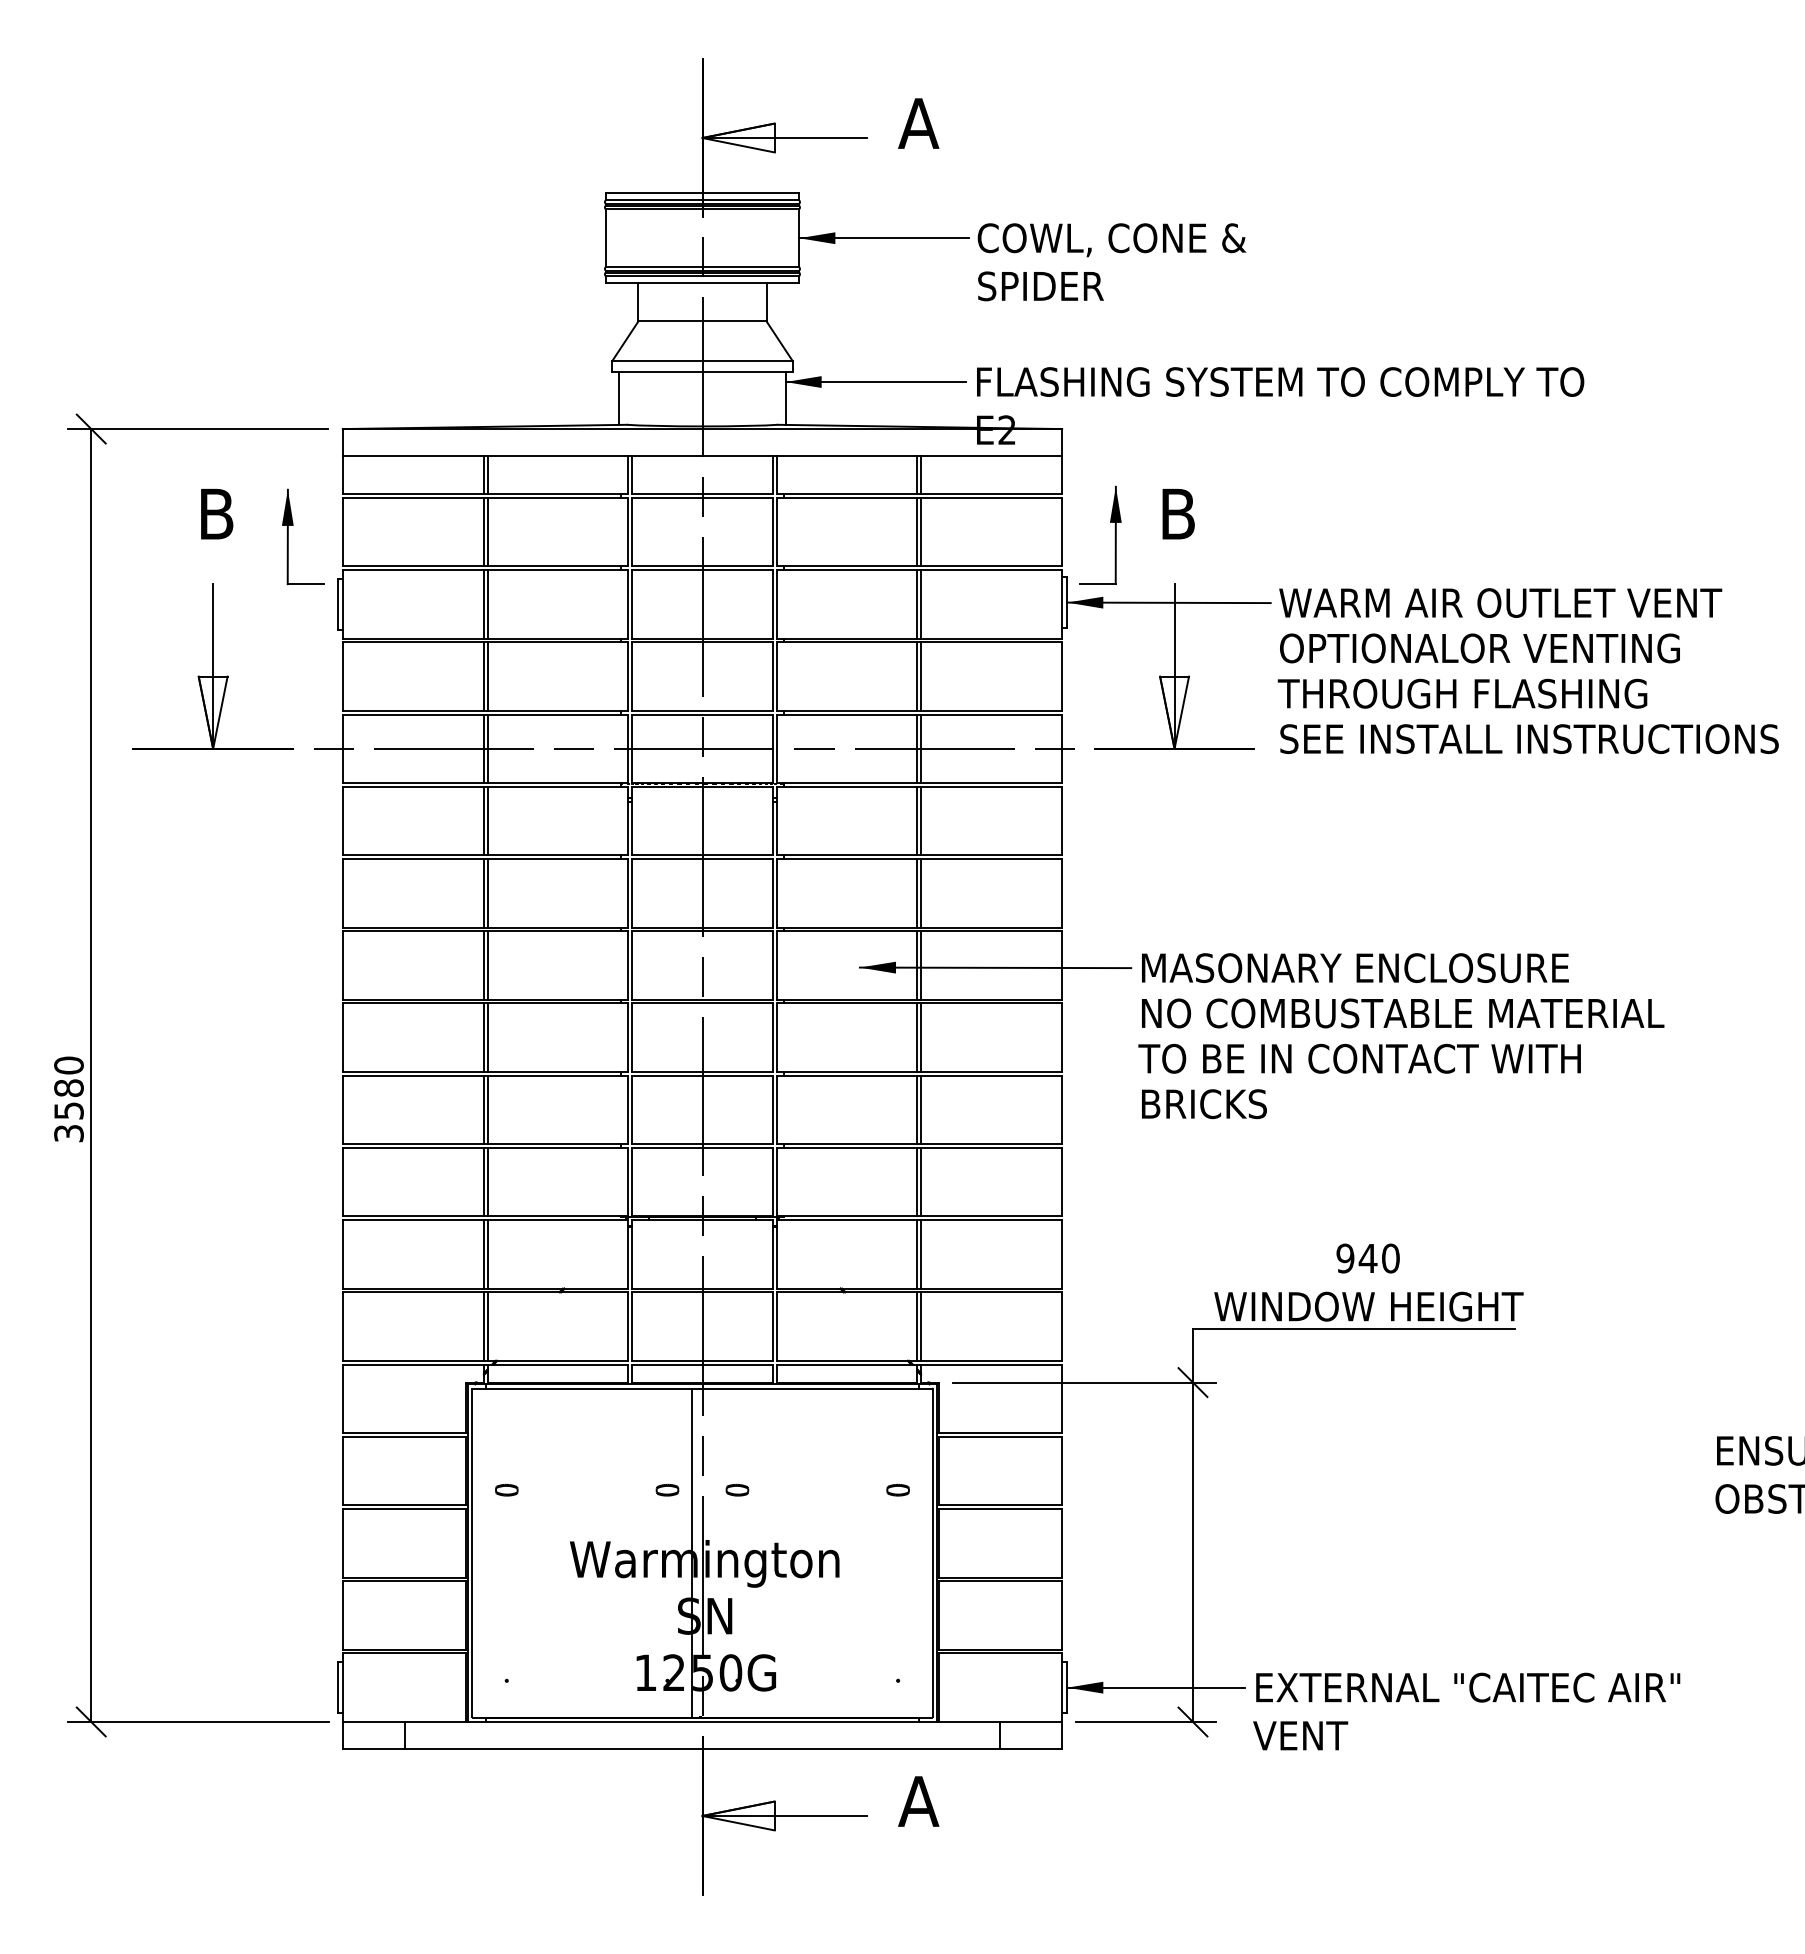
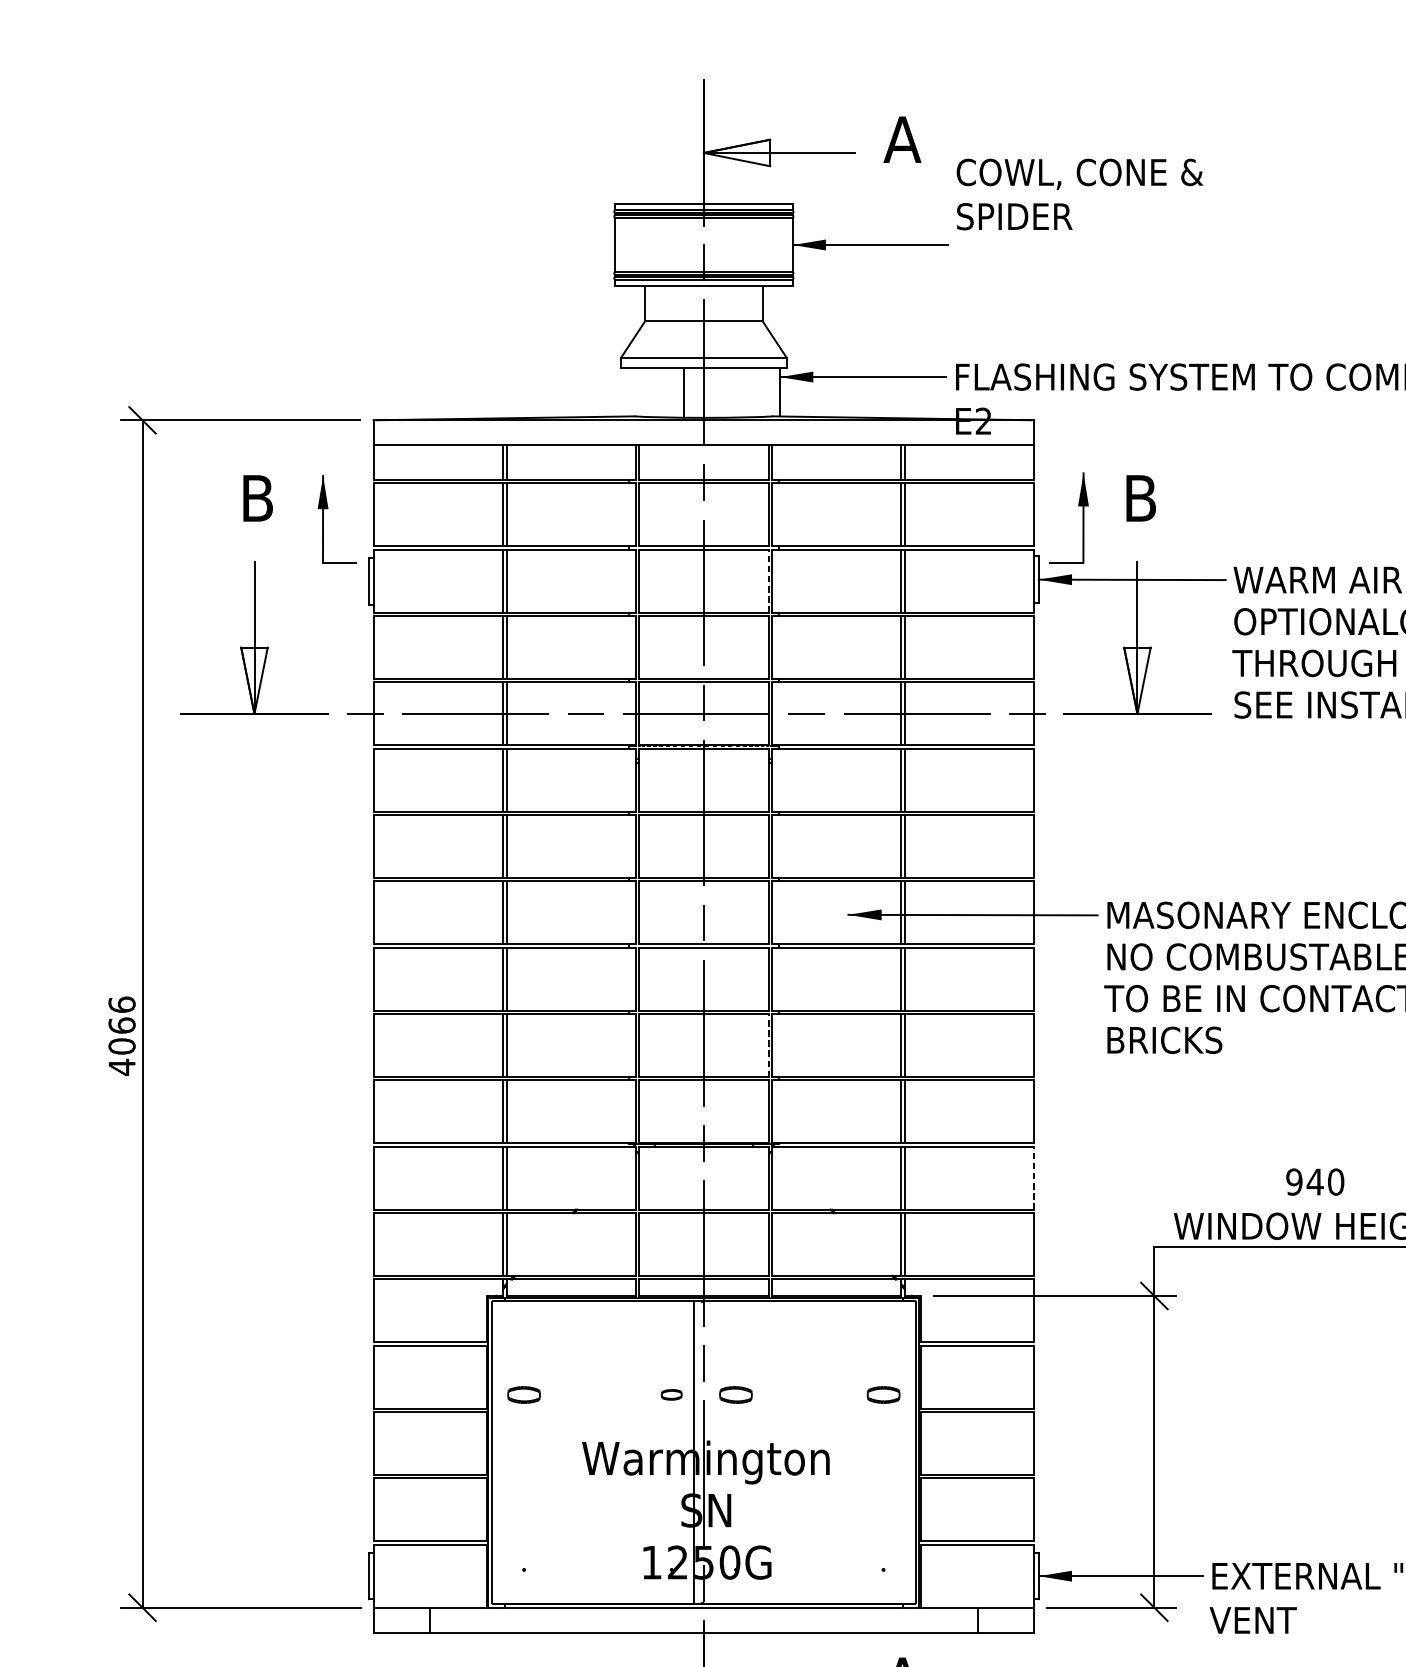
text: (1111, 262) -> (1079, 194), moved
line: (619, 398) -> (683, 392), moved
line: (772, 603) -> (768, 580), solid -> dashed
text: (68, 1099) -> (121, 1036), 3580 -> 4066
line: (772, 1109) -> (768, 1045), solid -> dashed
line: (1061, 1253) -> (1033, 1177), solid -> dashed
part: (506, 1489) -> (523, 1394), size x1.6
part: (737, 1489) -> (736, 1394), size x1.6
part: (897, 1489) -> (882, 1394), size x1.6

